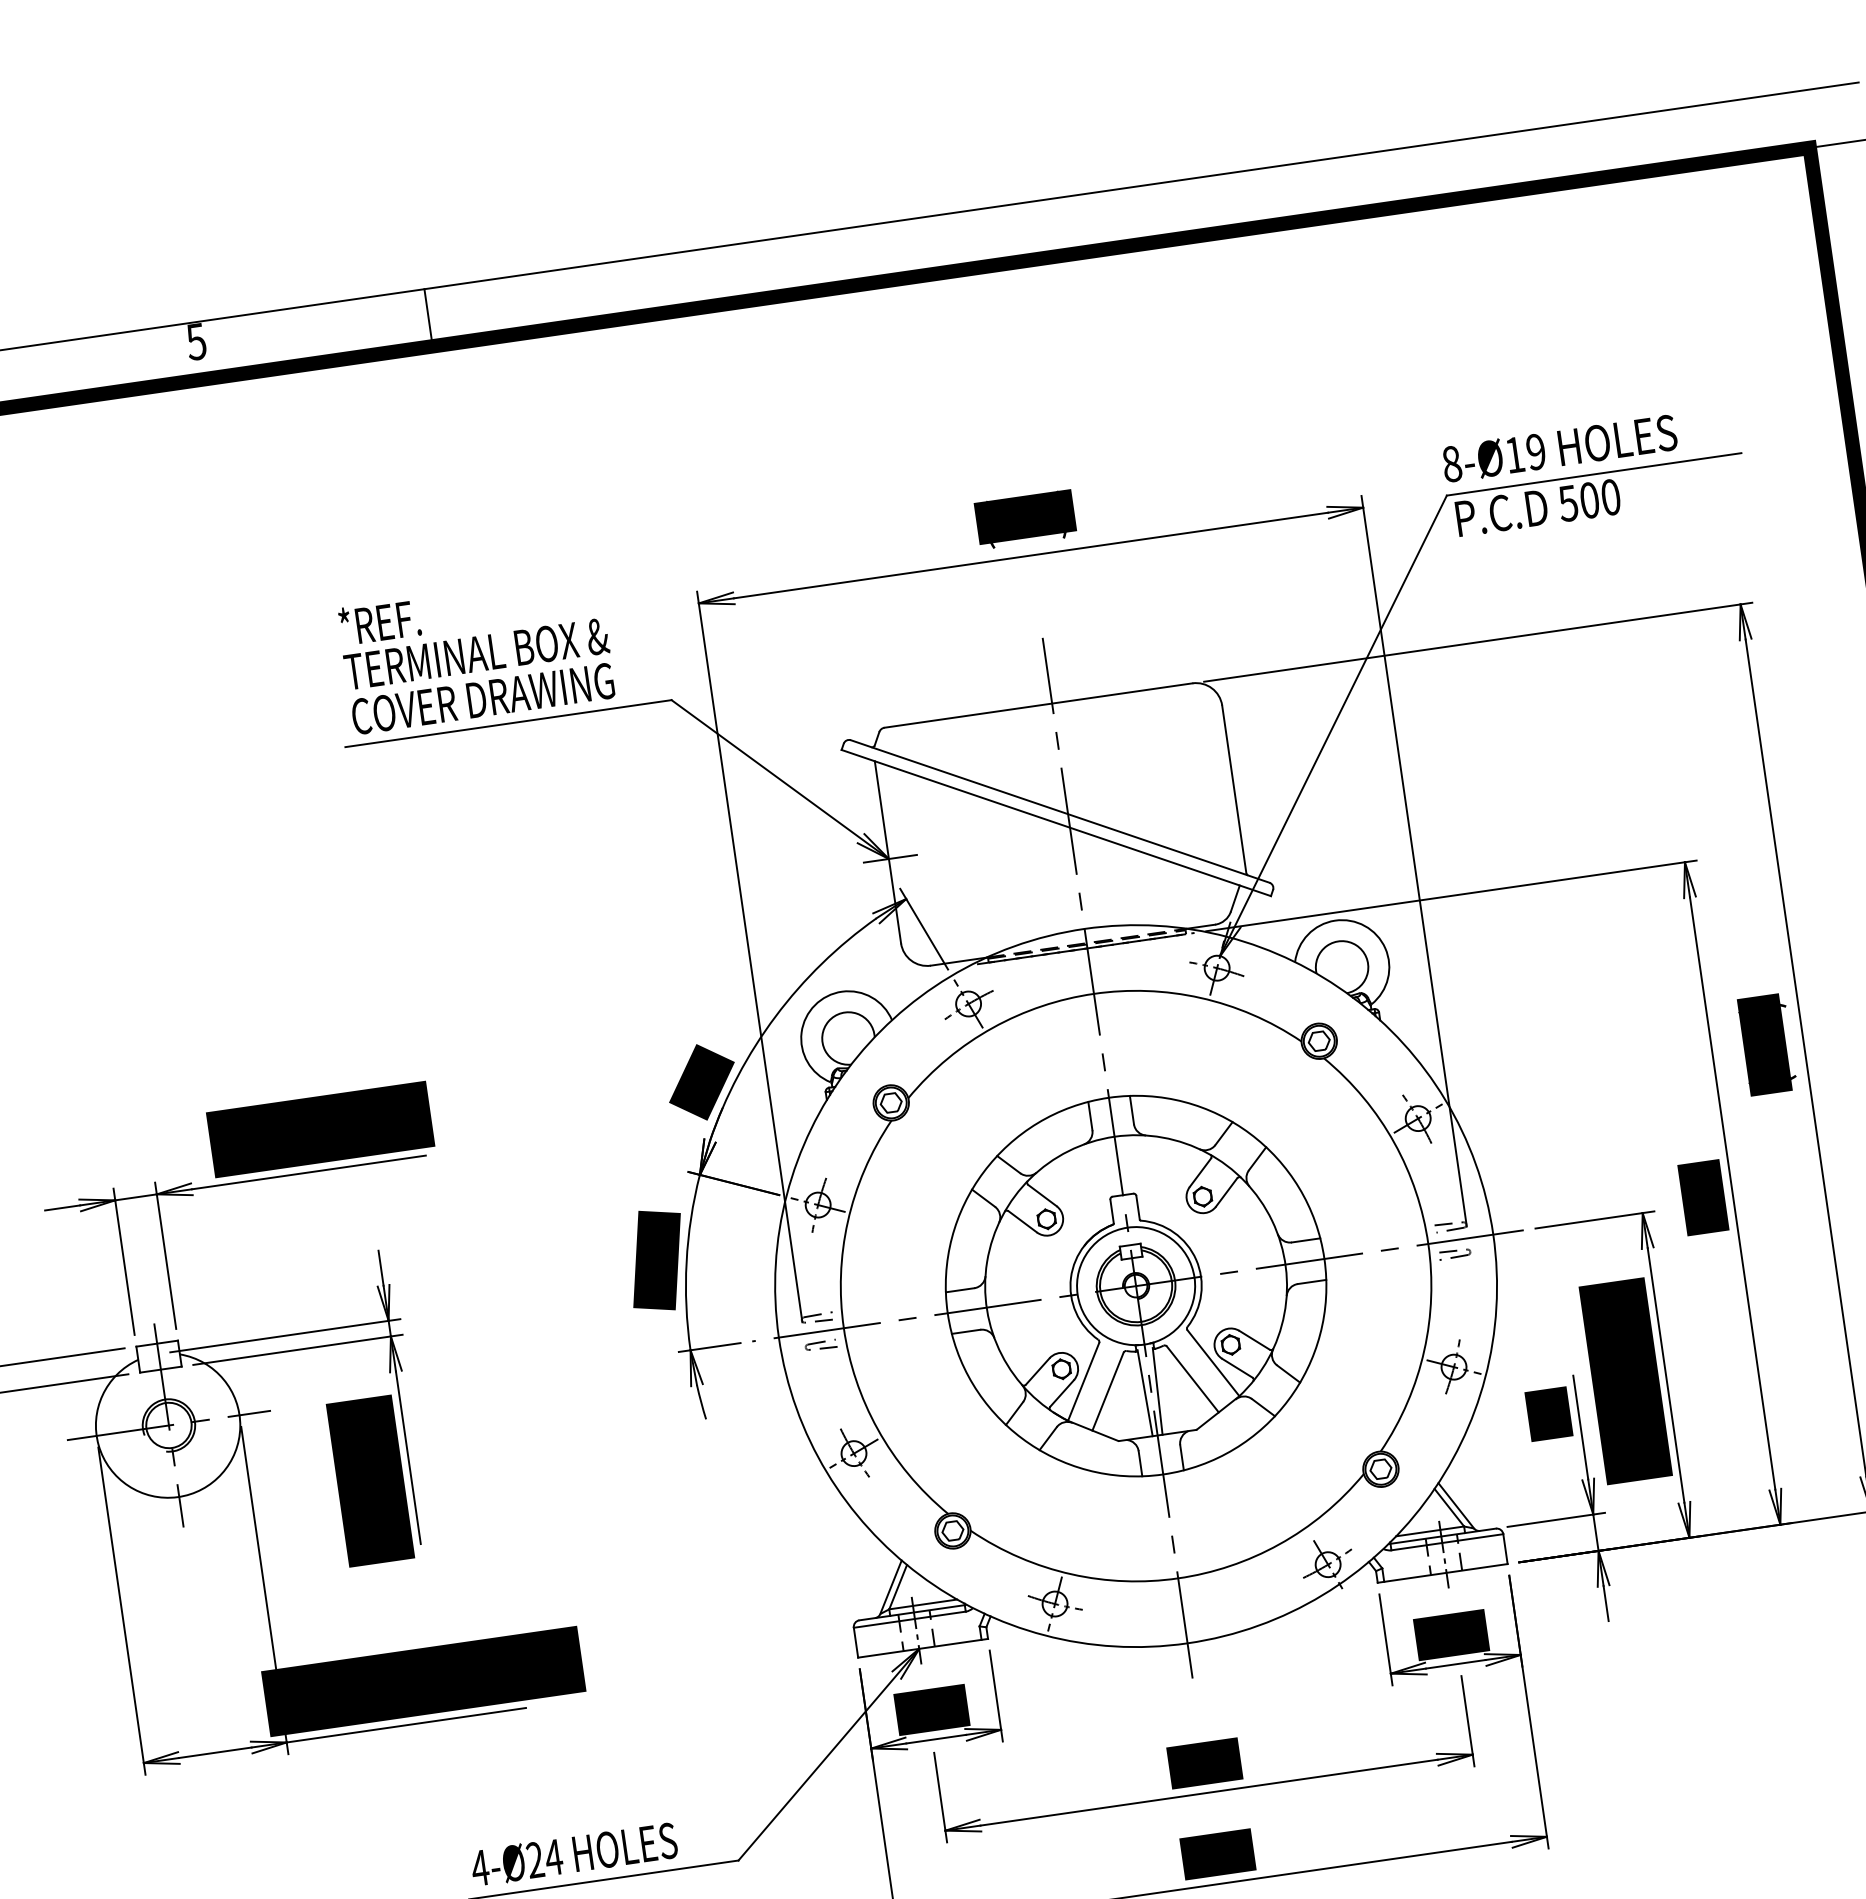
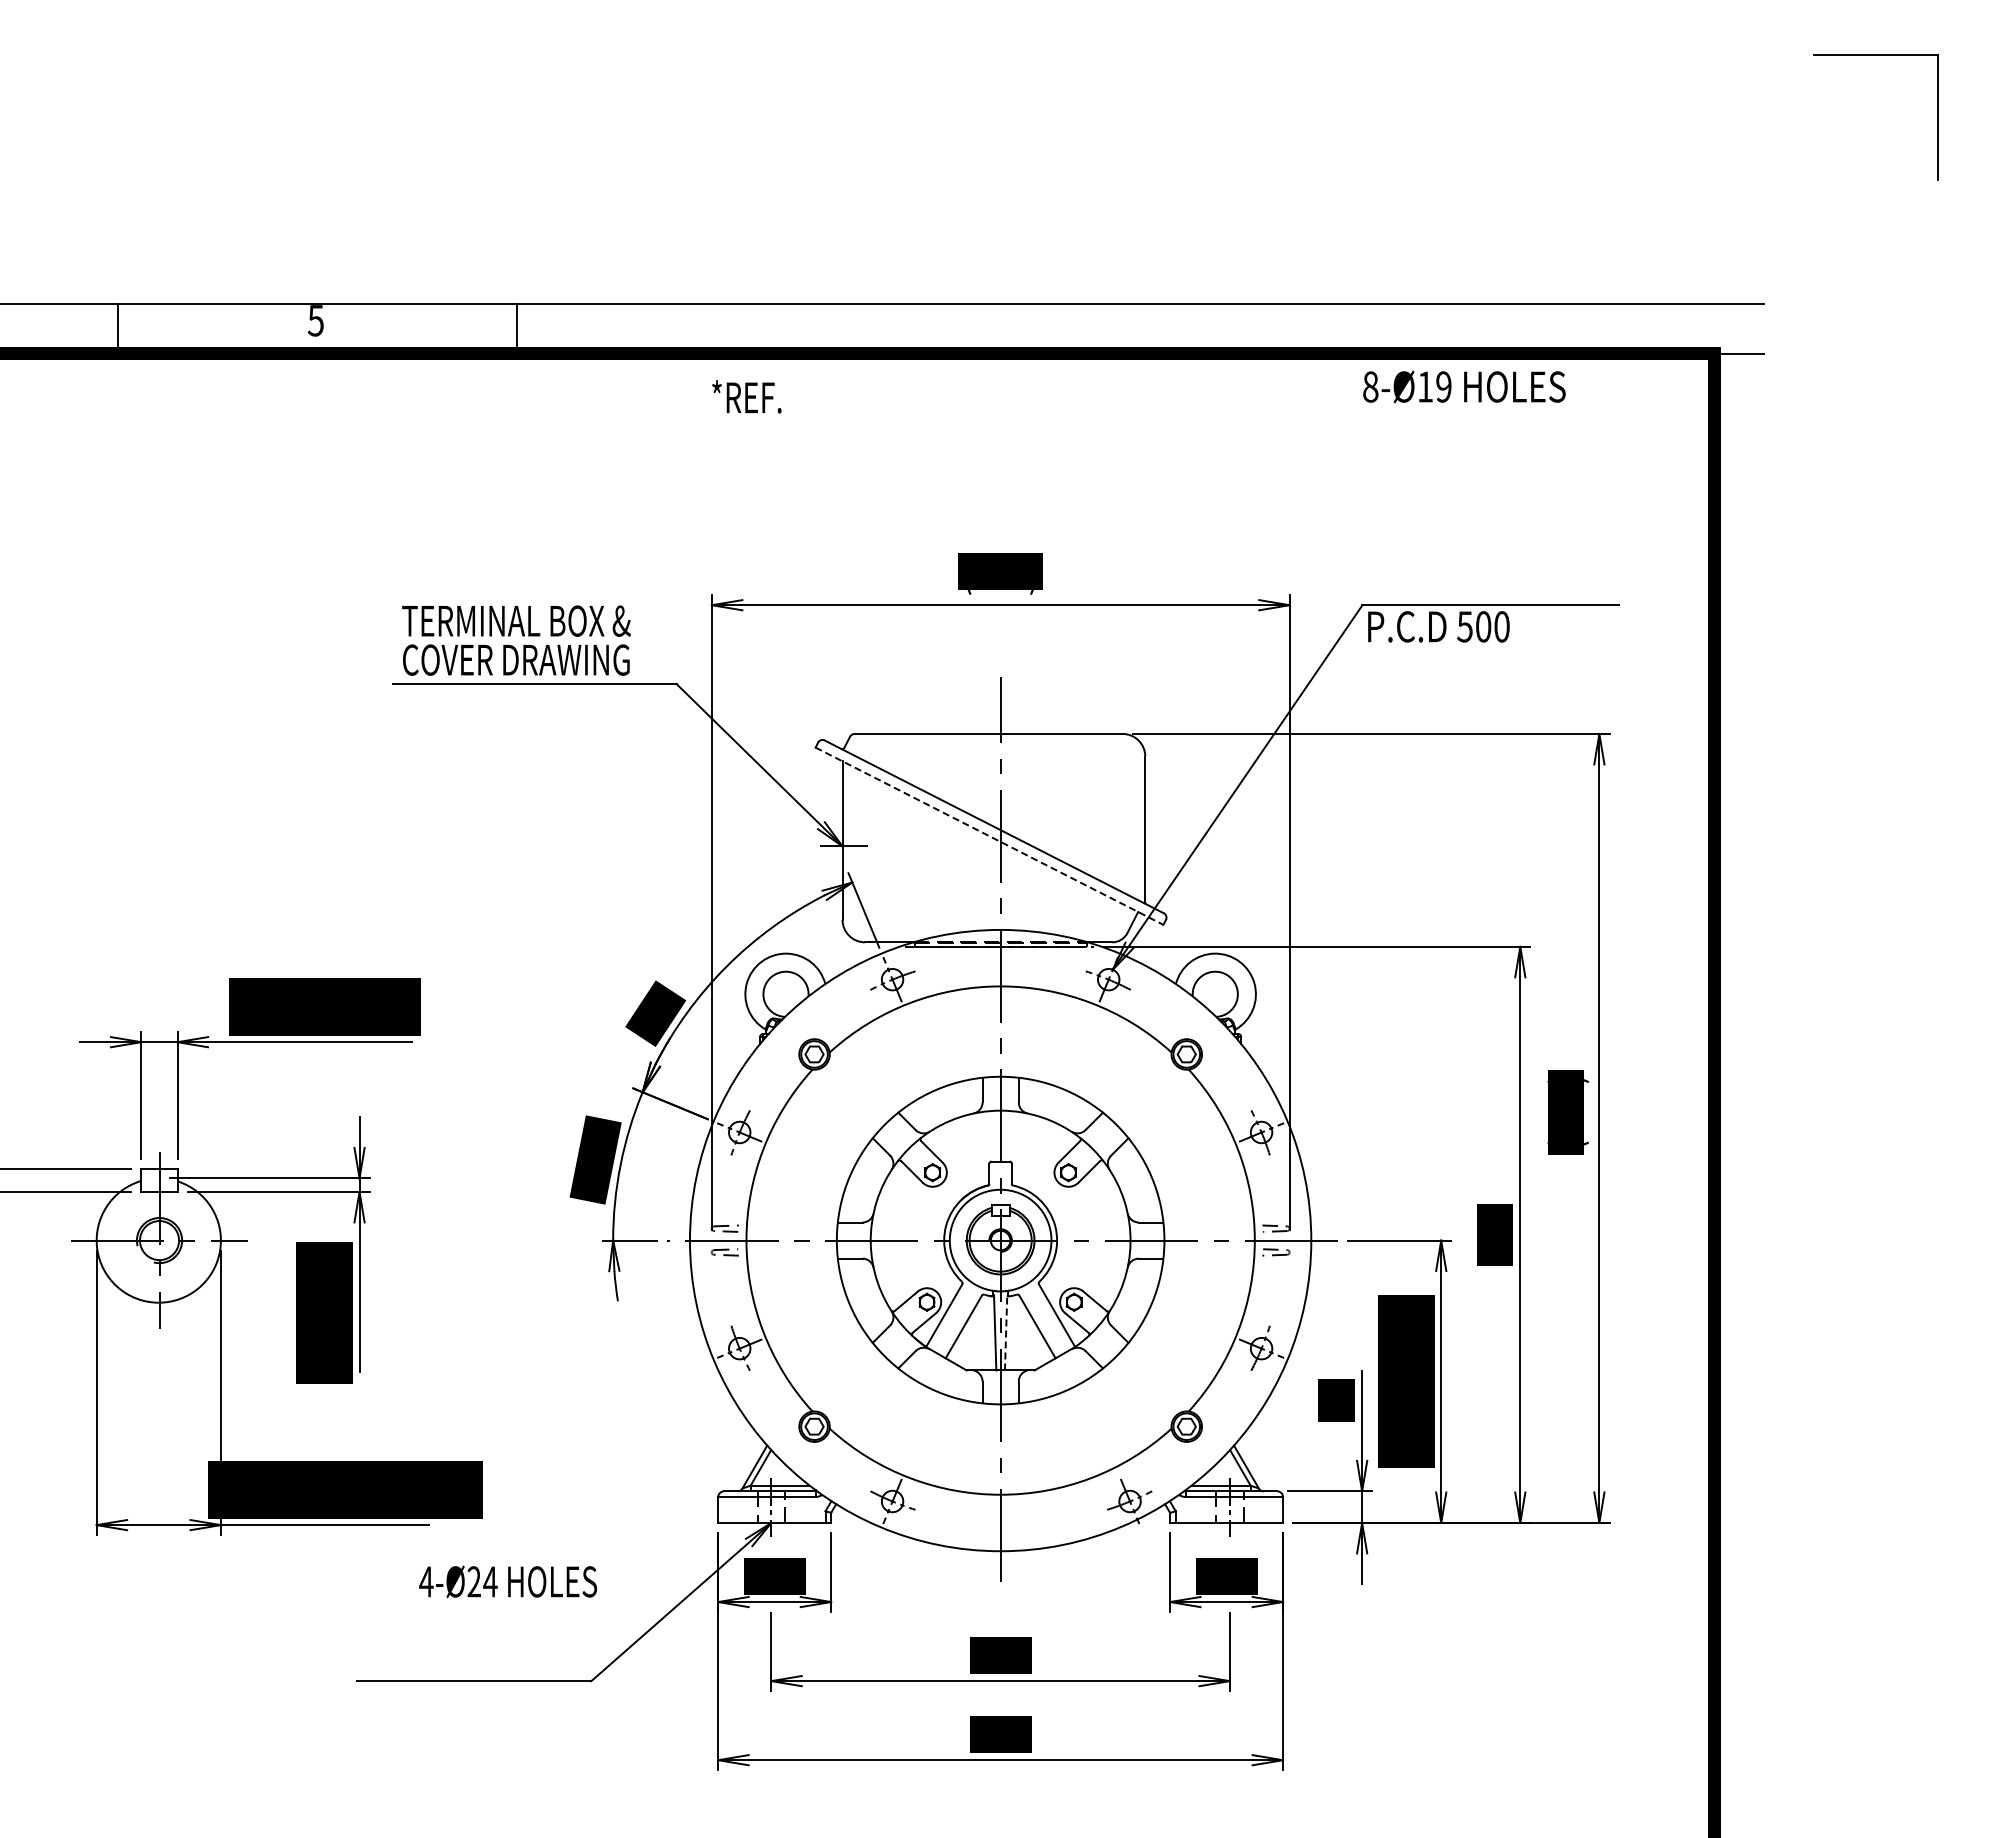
text: (1559, 447) -> (1464, 386), moved
text: (379, 621) -> (746, 396), moved
line: (1056, 823) -> (989, 836), solid -> dashed
line: (1158, 1390) -> (1006, 1332), solid -> dashed
text: (573, 1854) -> (507, 1581), moved

